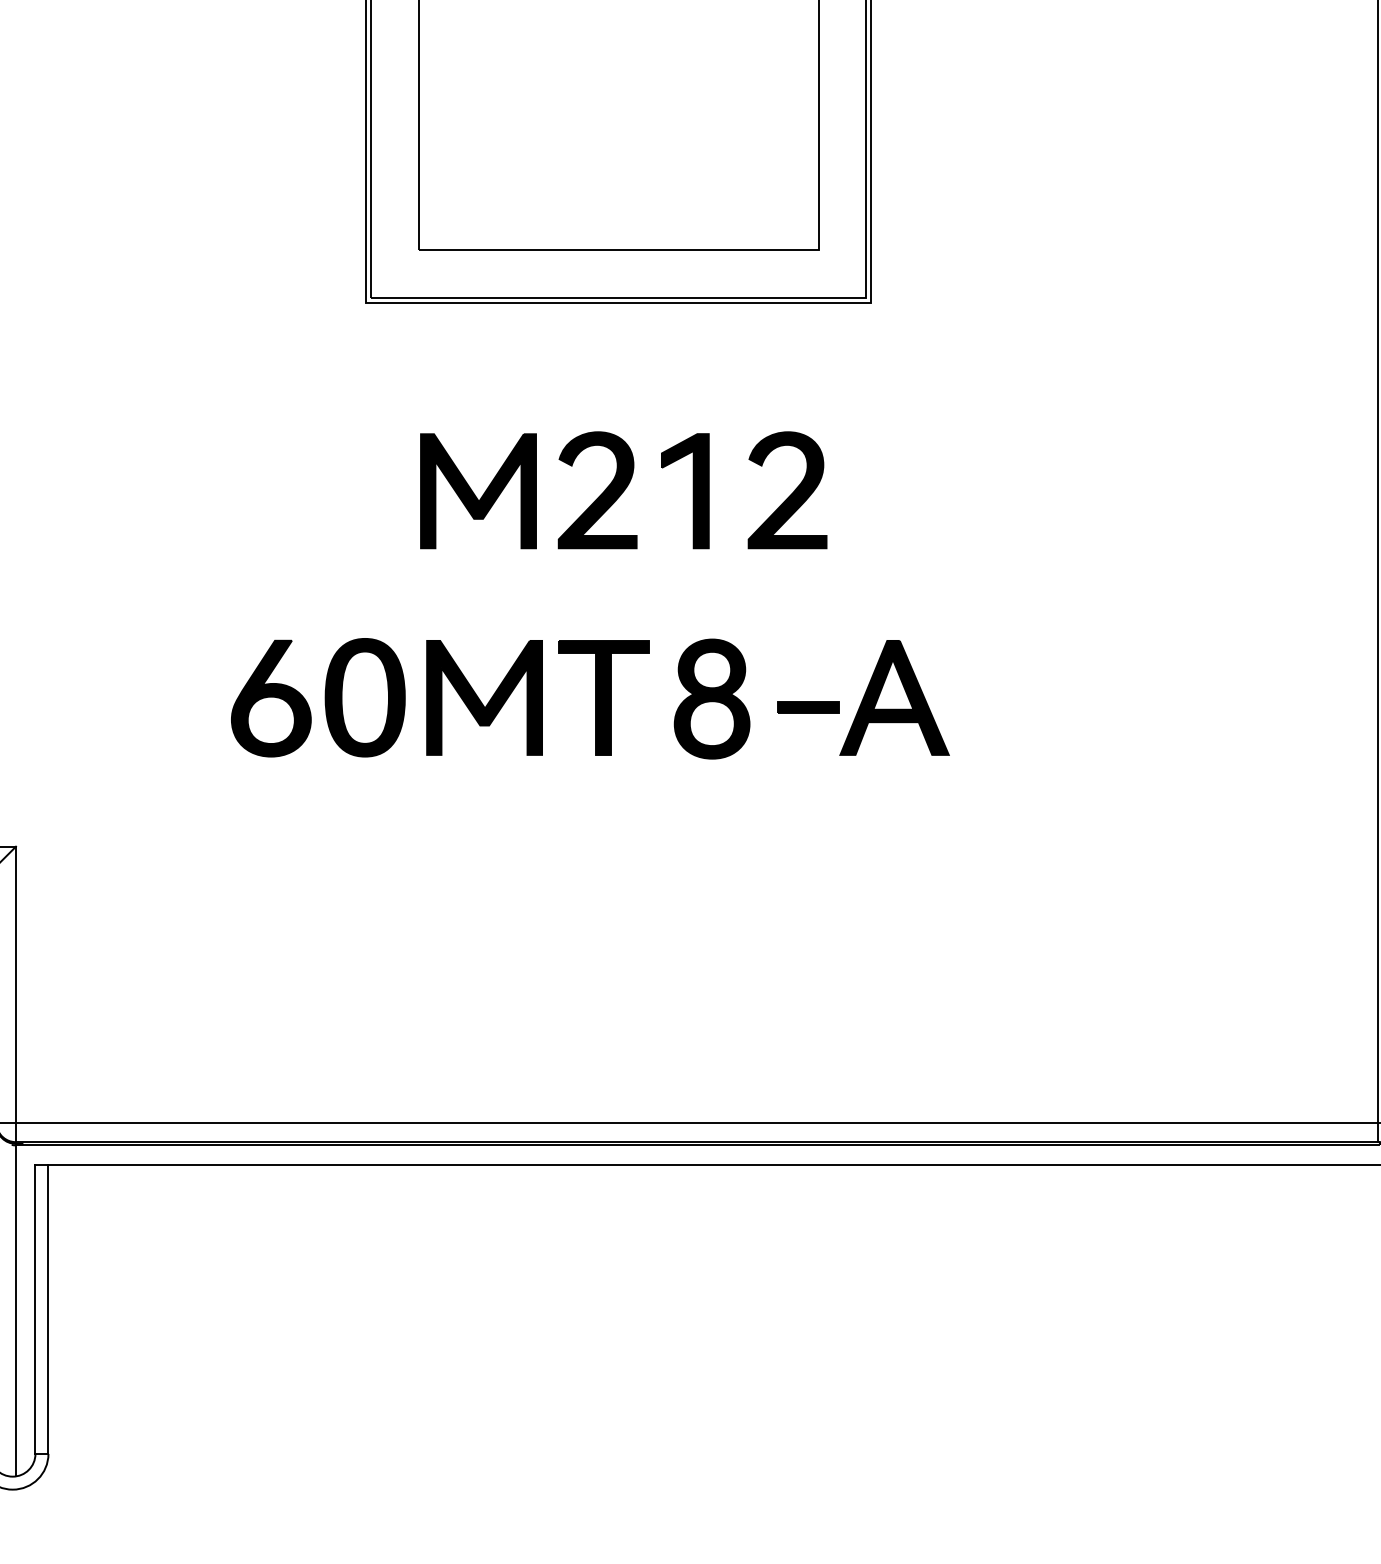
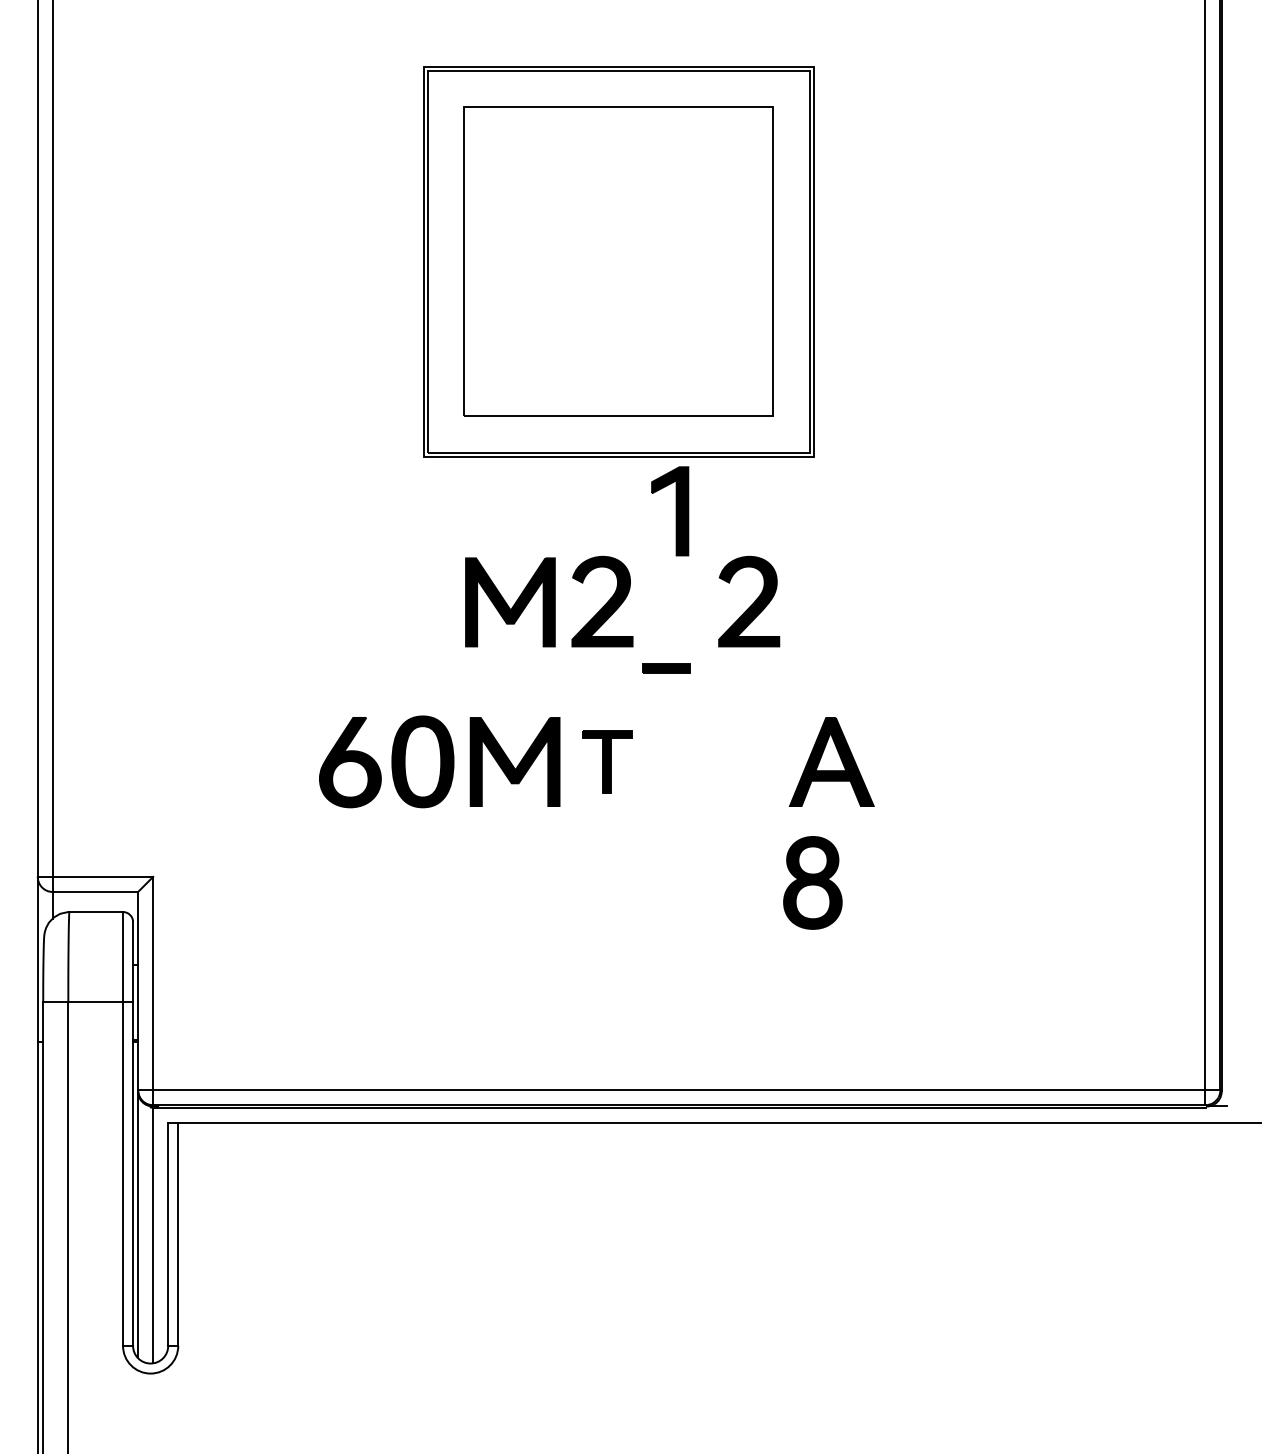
part: (685, 491) -> (670, 511), moved
part: (602, 697) -> (606, 761), size x0.7
part: (711, 698) -> (812, 882), moved
part: (808, 707) -> (666, 668), moved

